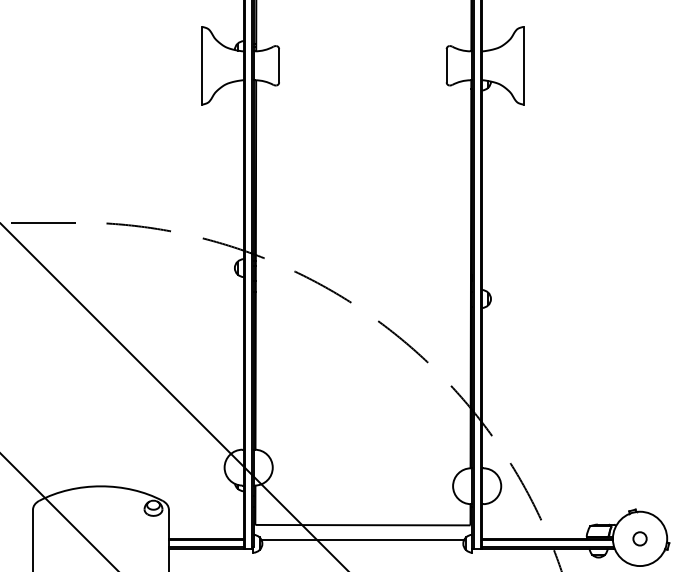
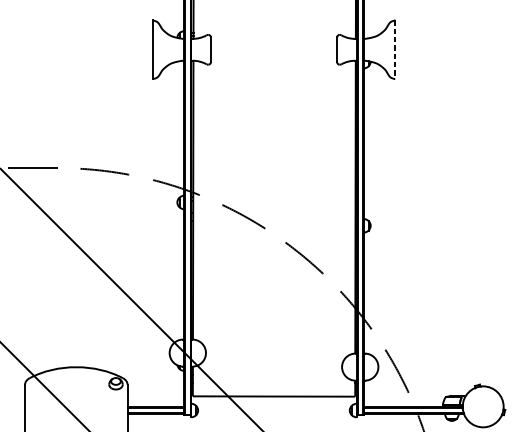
line: (523, 65) -> (395, 49), solid -> dashed
circle: (639, 538) -> (482, 406), removed
line: (362, 539) -> (273, 407), removed

